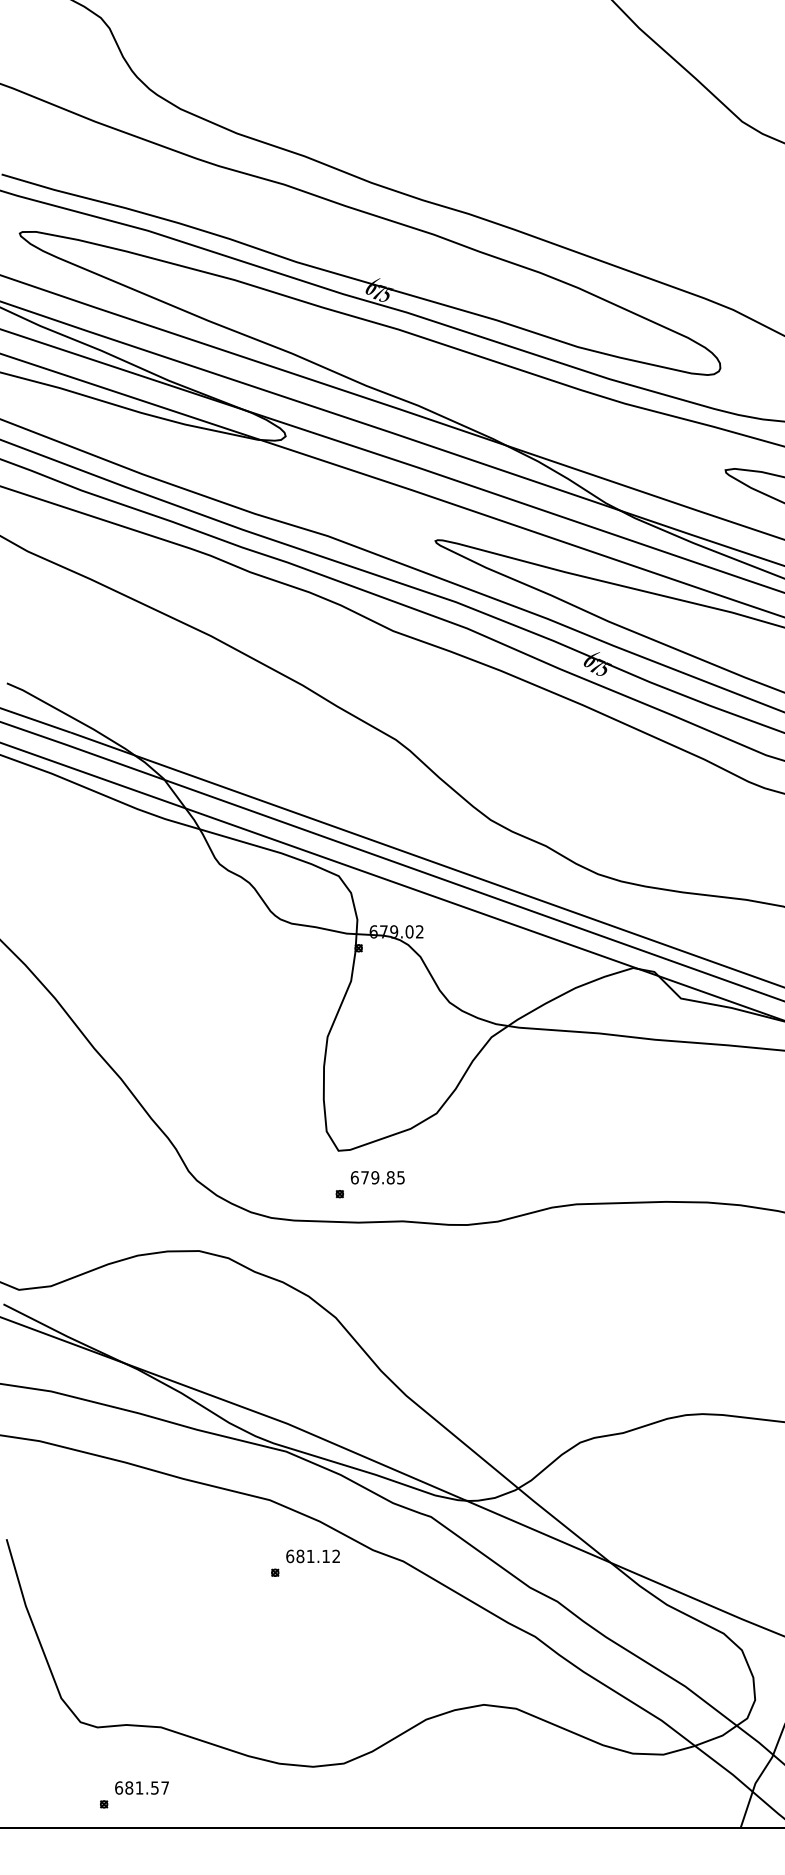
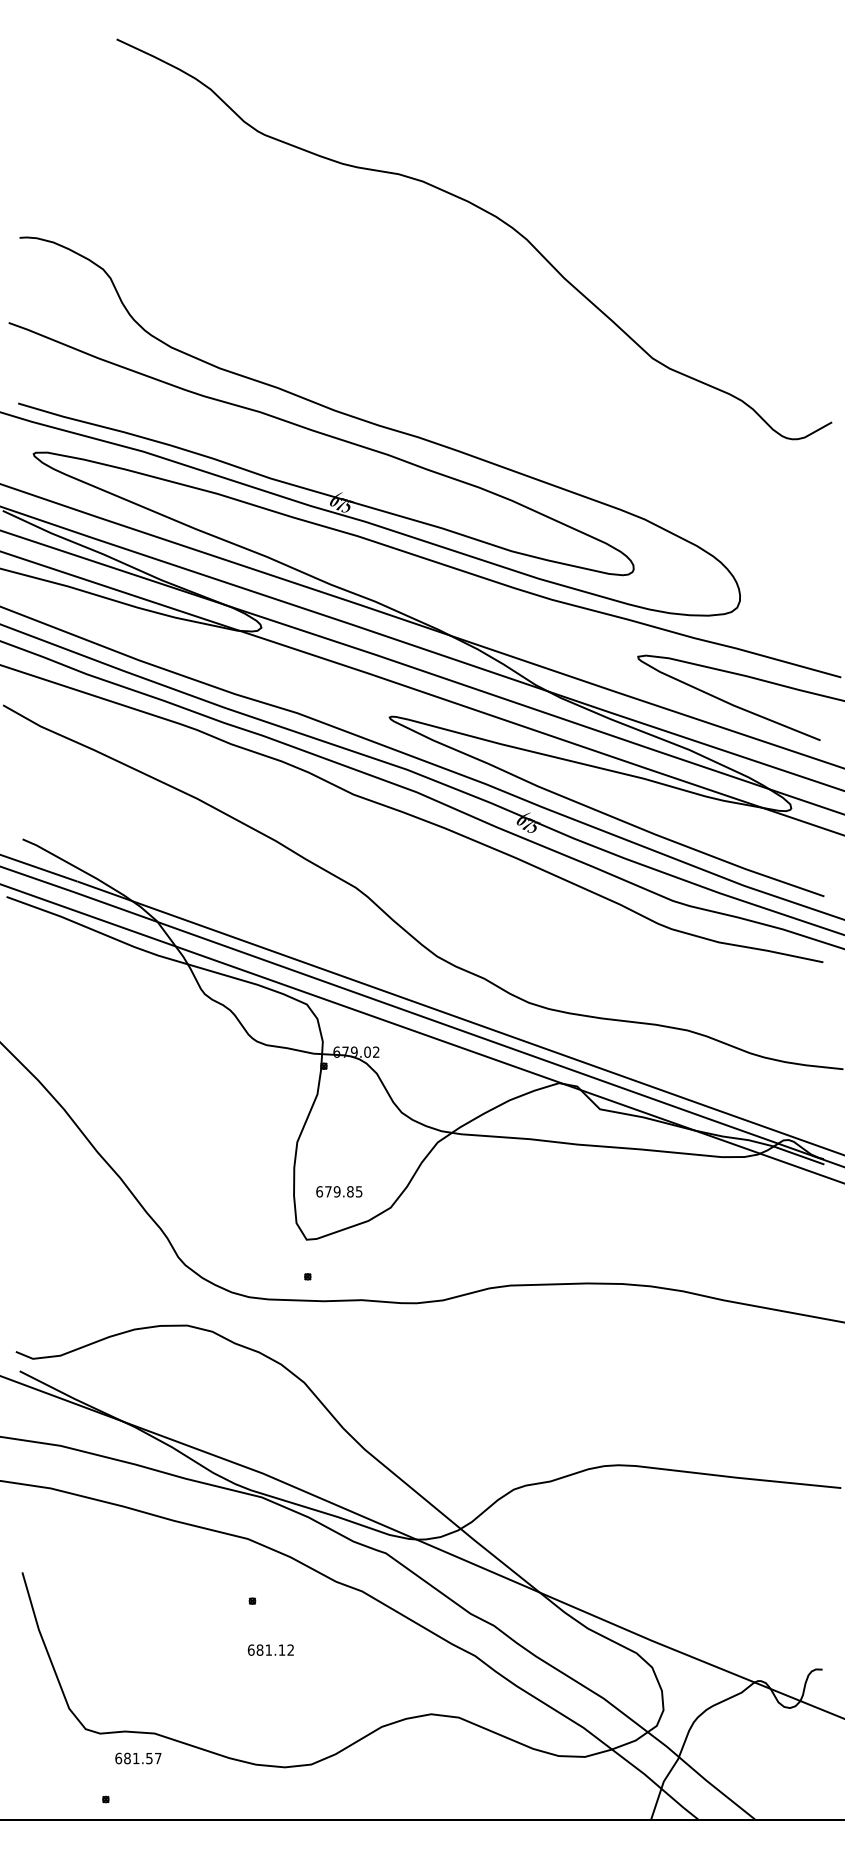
text: (378, 1177) -> (339, 1191), moved
text: (312, 1555) -> (270, 1649), moved
text: (142, 1788) -> (138, 1758), moved

